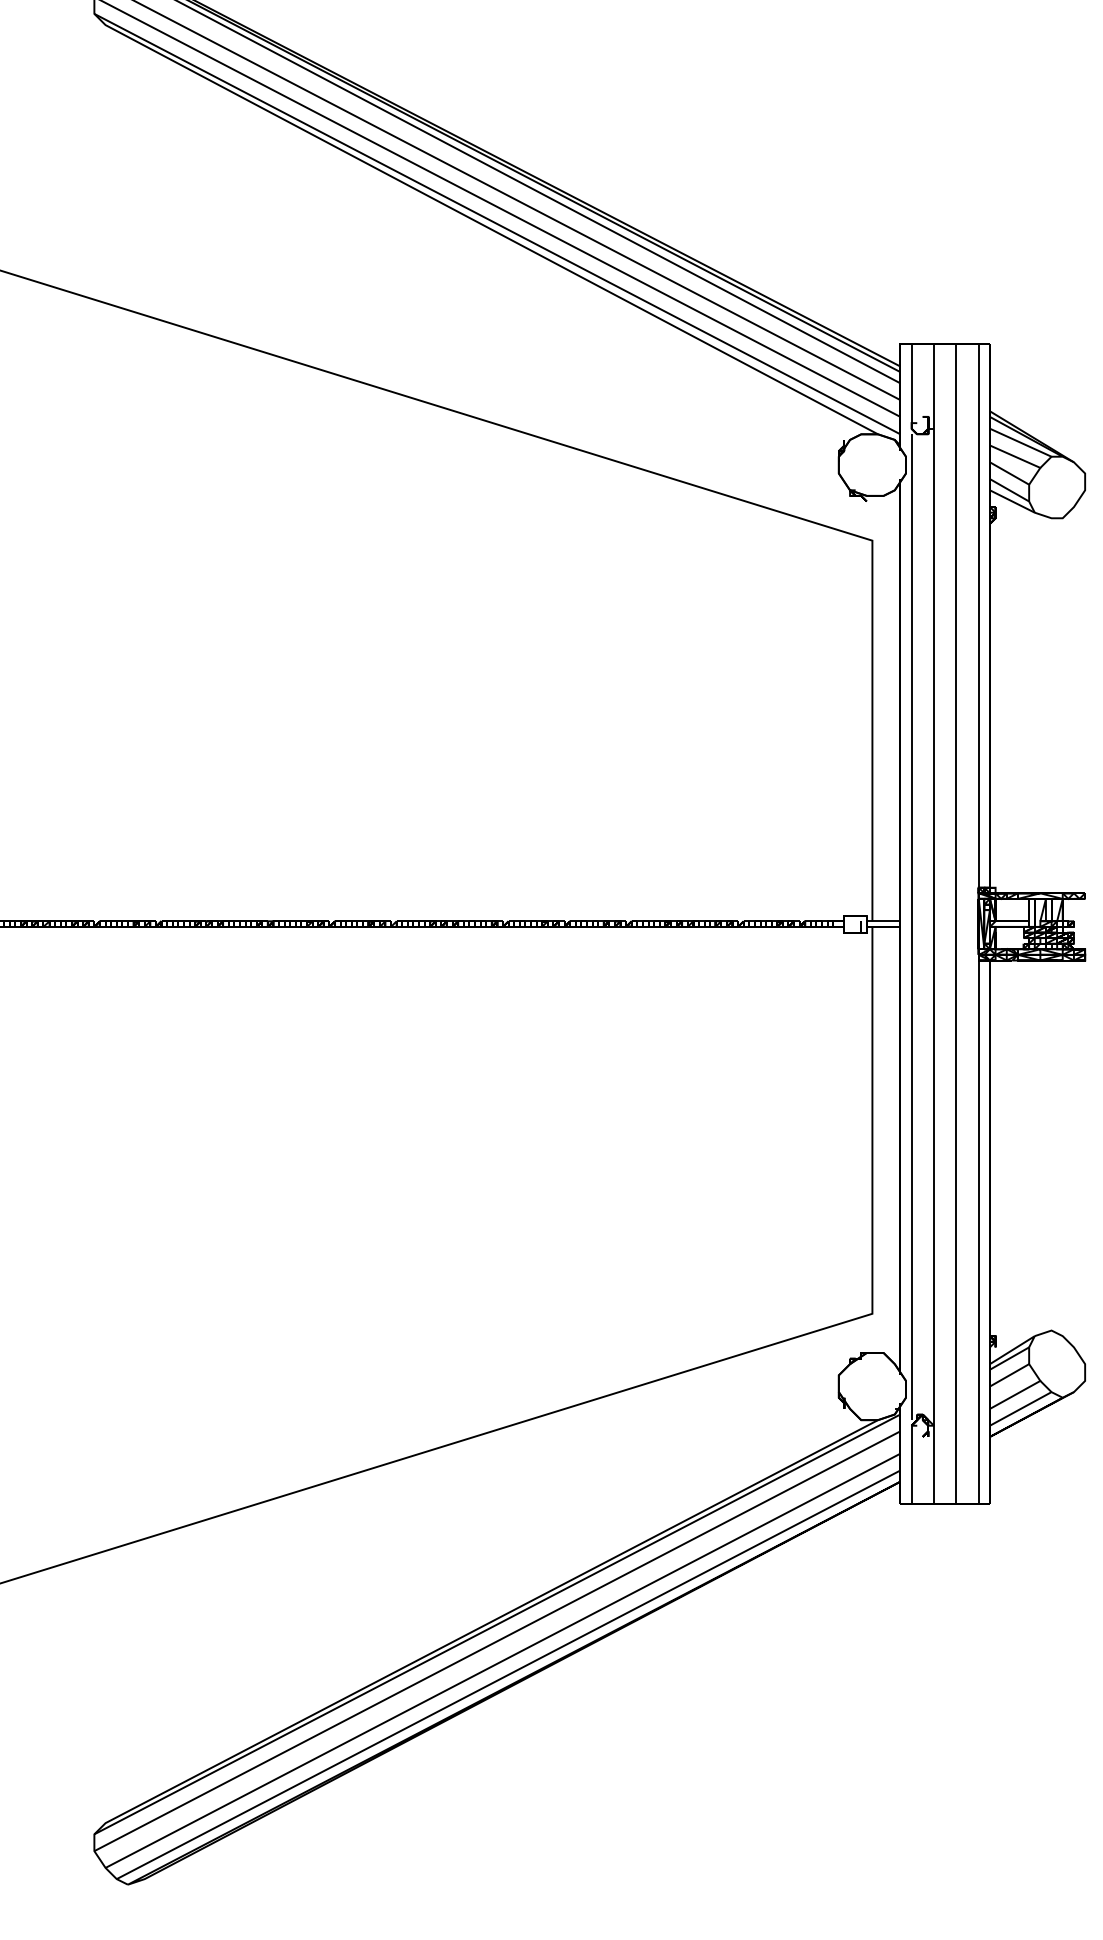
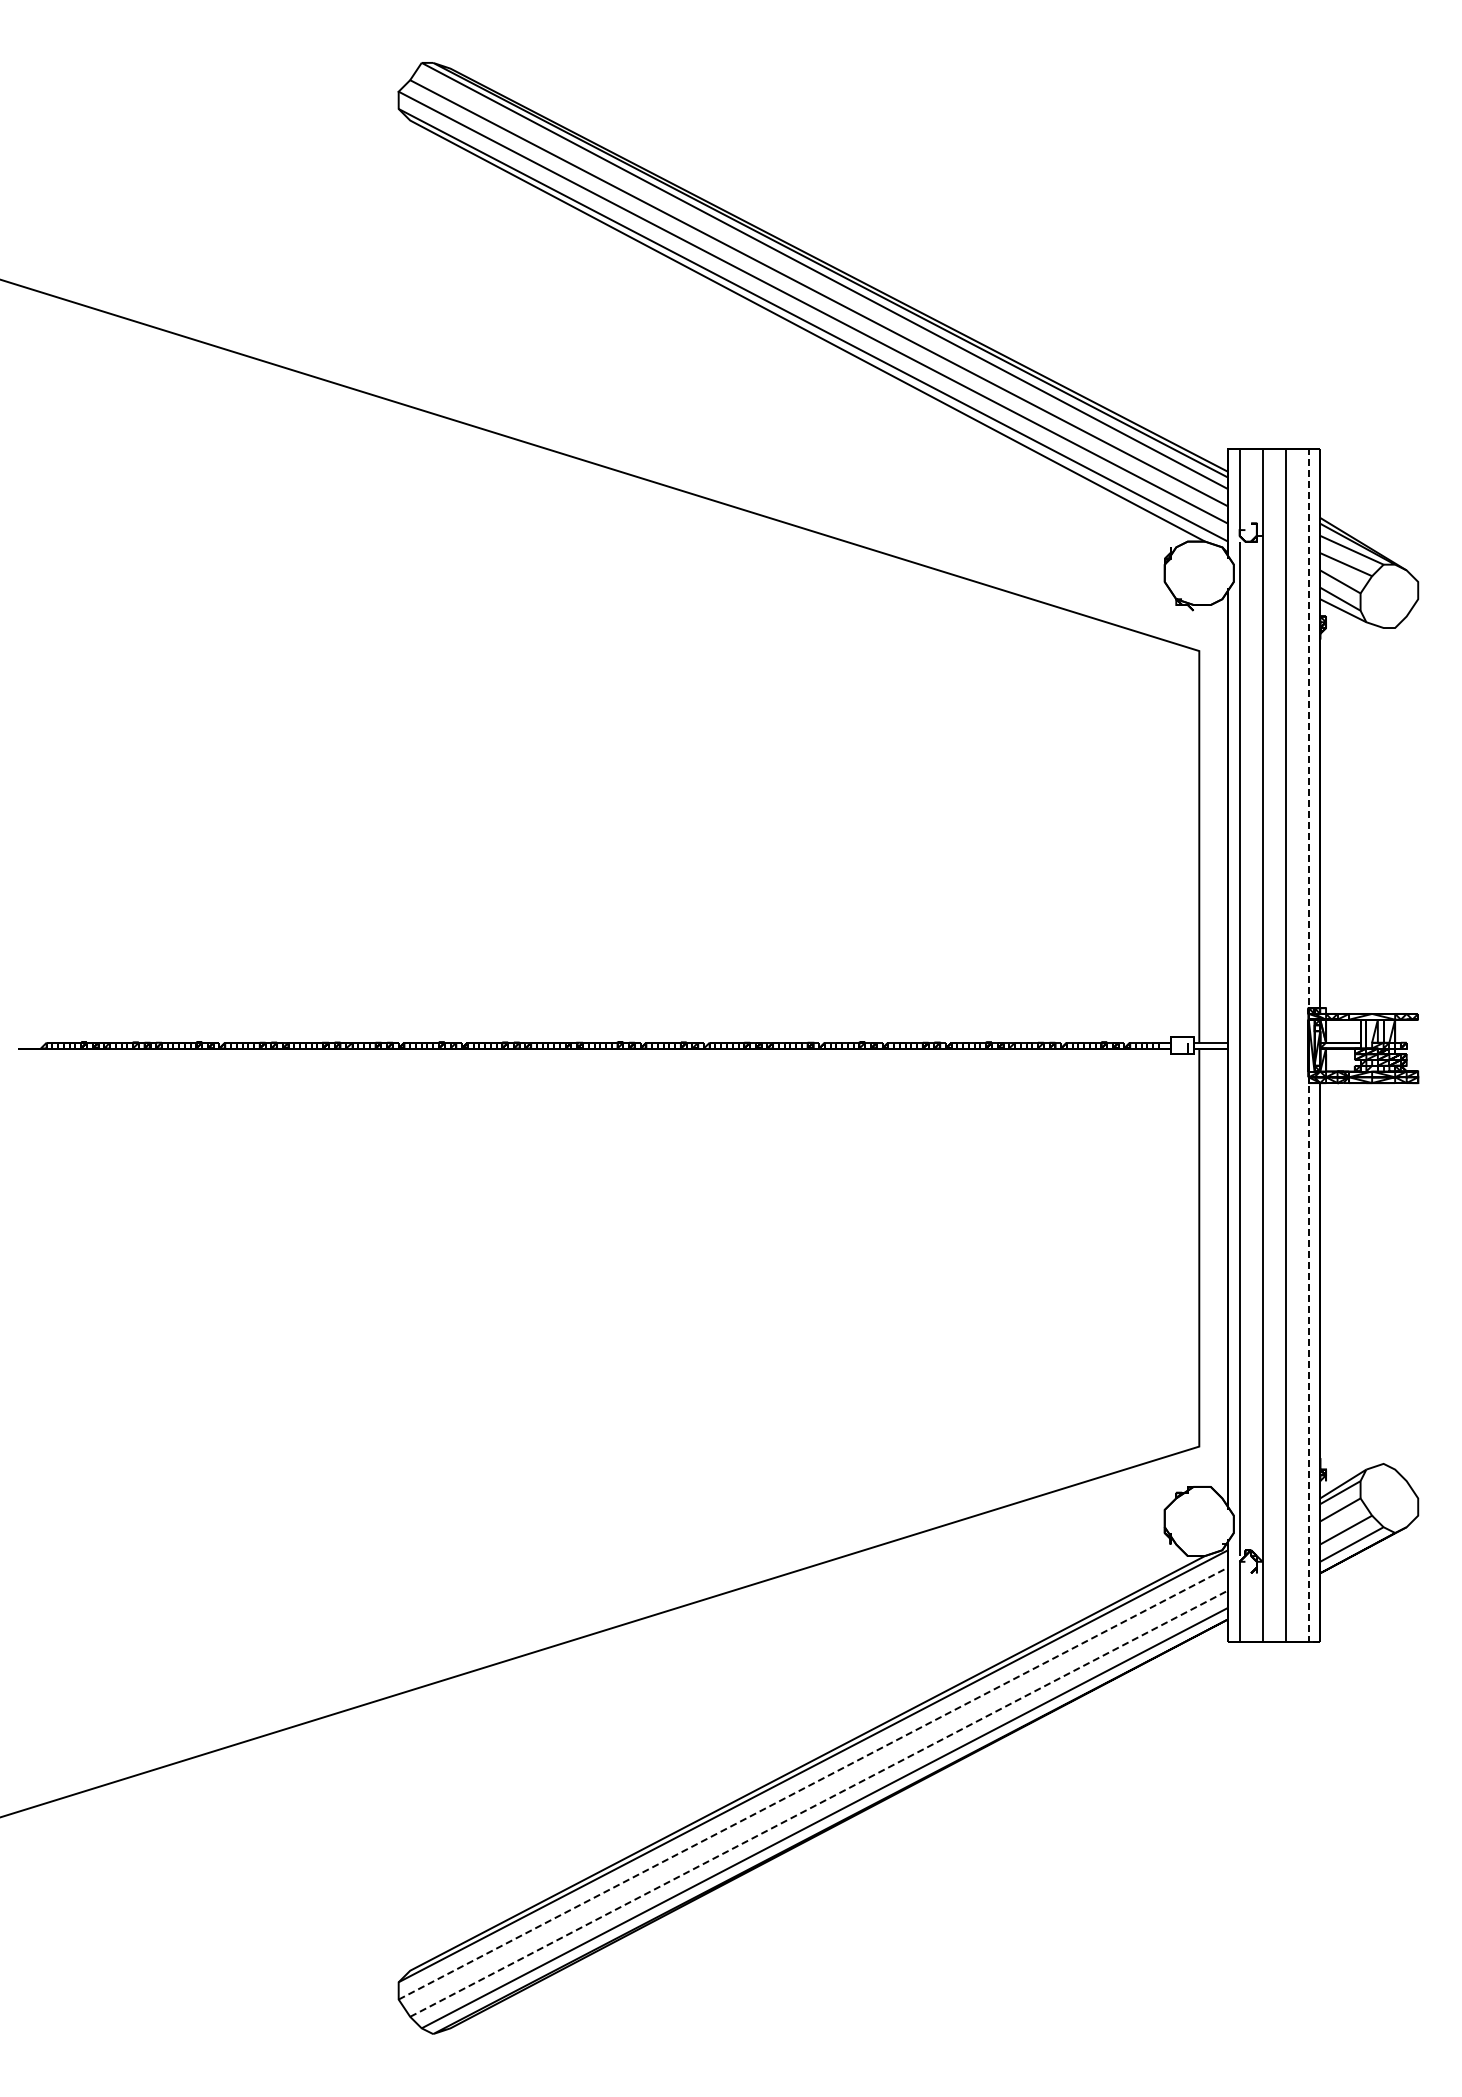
line: (978, 929) -> (1308, 1051), solid -> dashed
line: (497, 1641) -> (813, 1783), solid -> dashed
line: (503, 1660) -> (819, 1803), solid -> dashed

